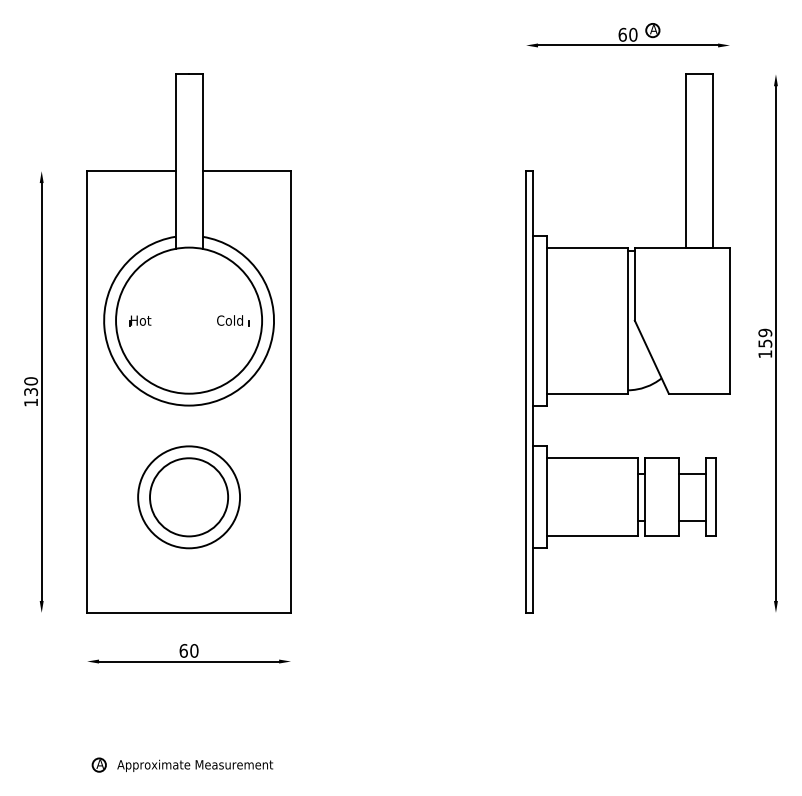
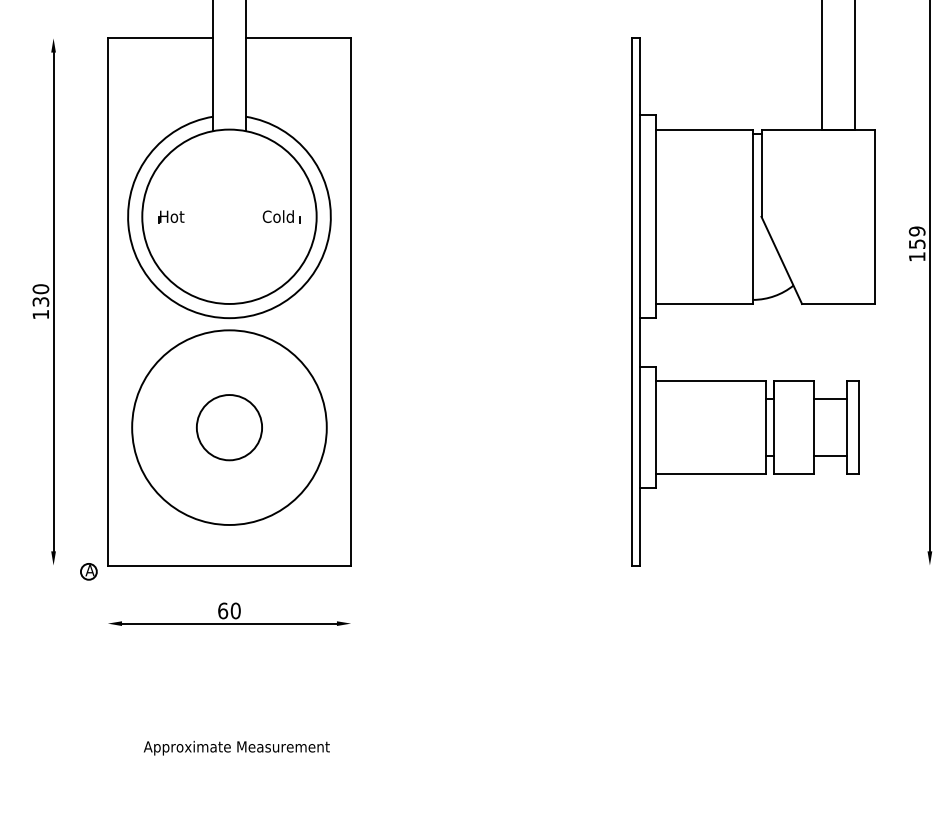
circle: (189, 497) -> (229, 427), size x0.7
circle: (189, 497) -> (229, 427), size x1.6
part: (98, 764) -> (87, 571), moved

